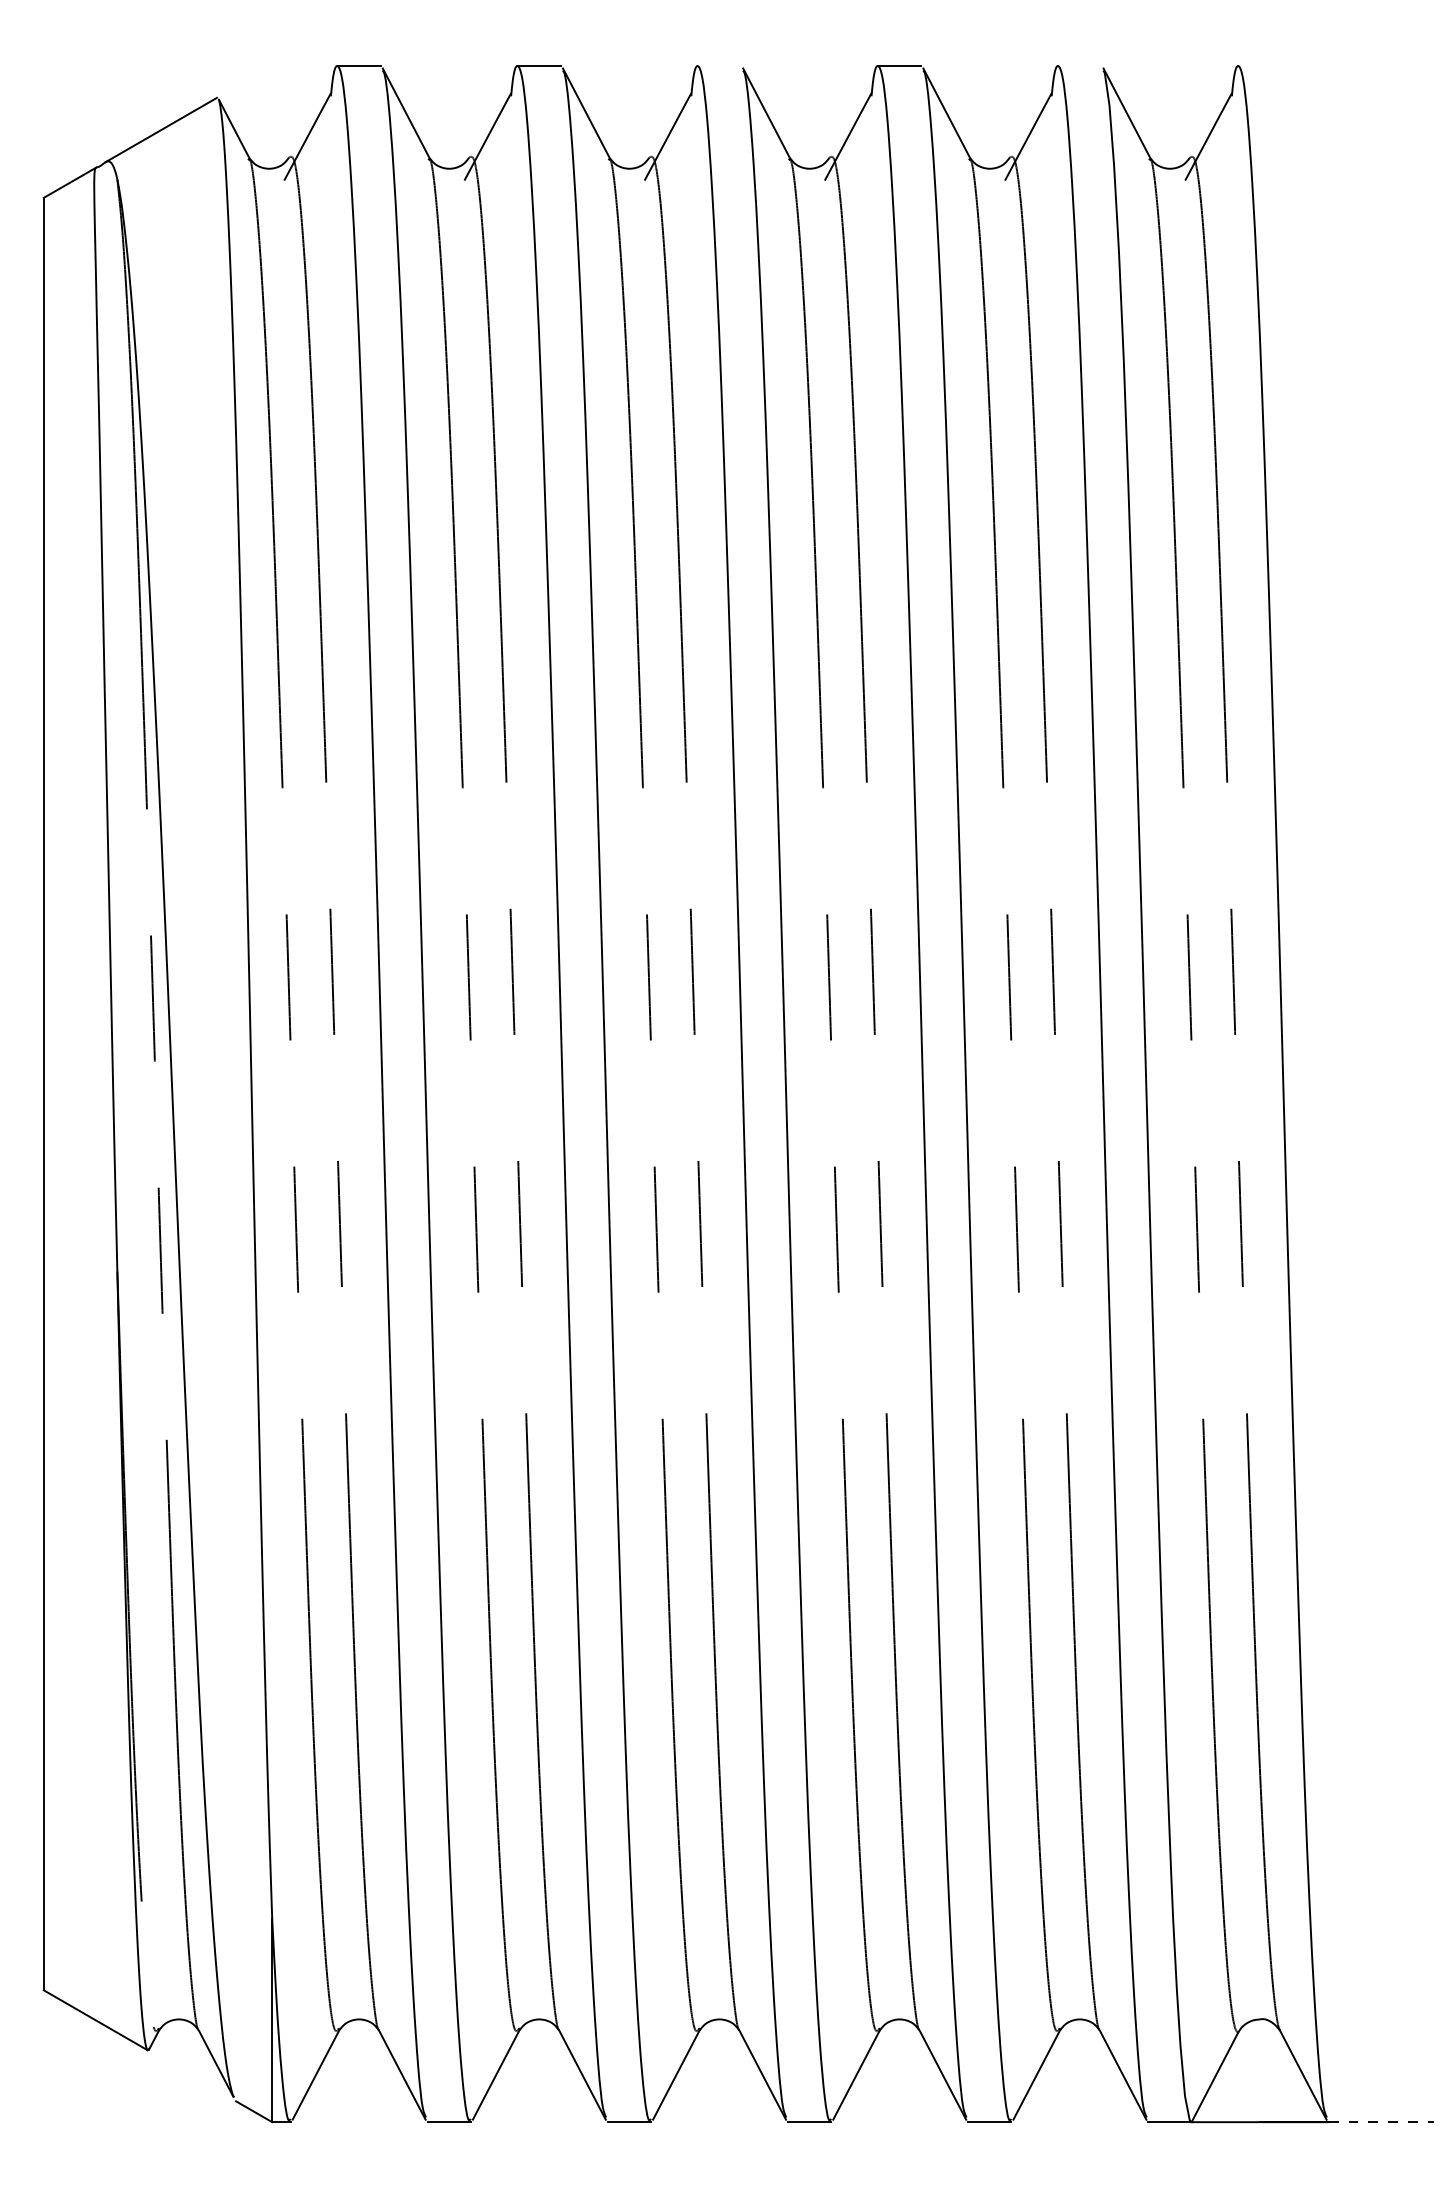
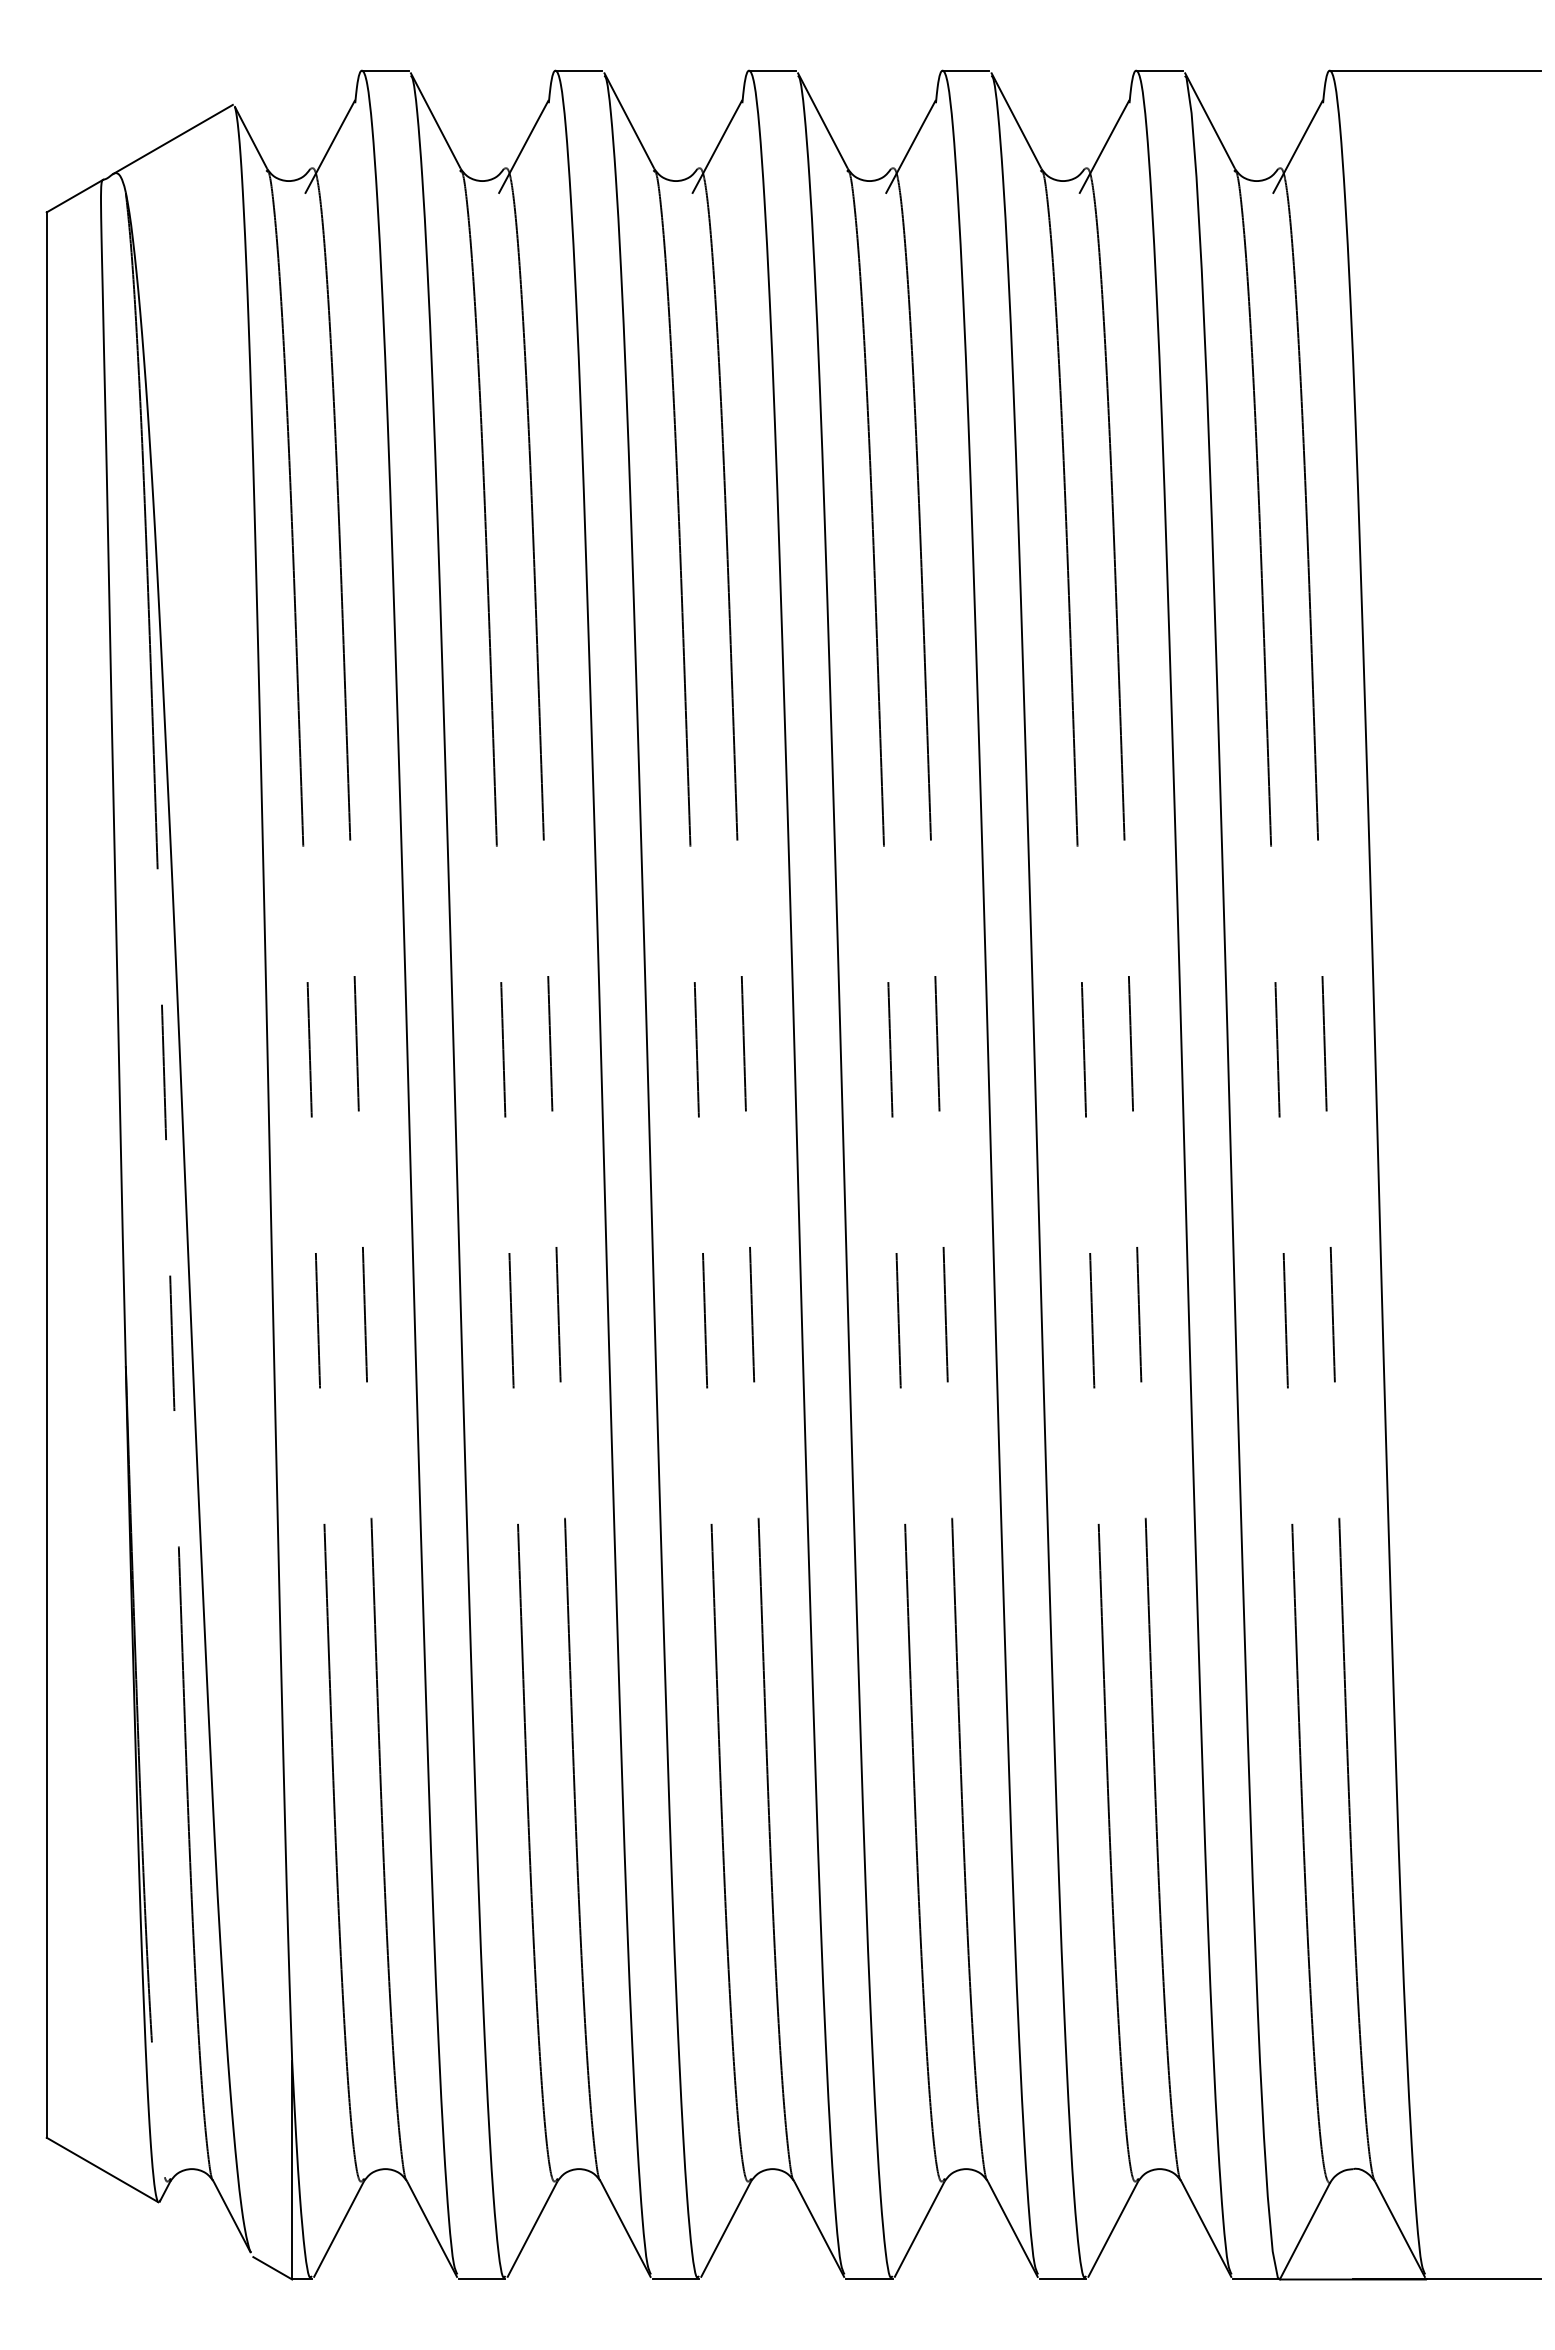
line: (719, 65) -> (772, 70), added
line: (1079, 65) -> (1159, 70), added
line: (1336, 65) -> (1435, 70), added
line: (1381, 2122) -> (1483, 2279), dashed -> solid

